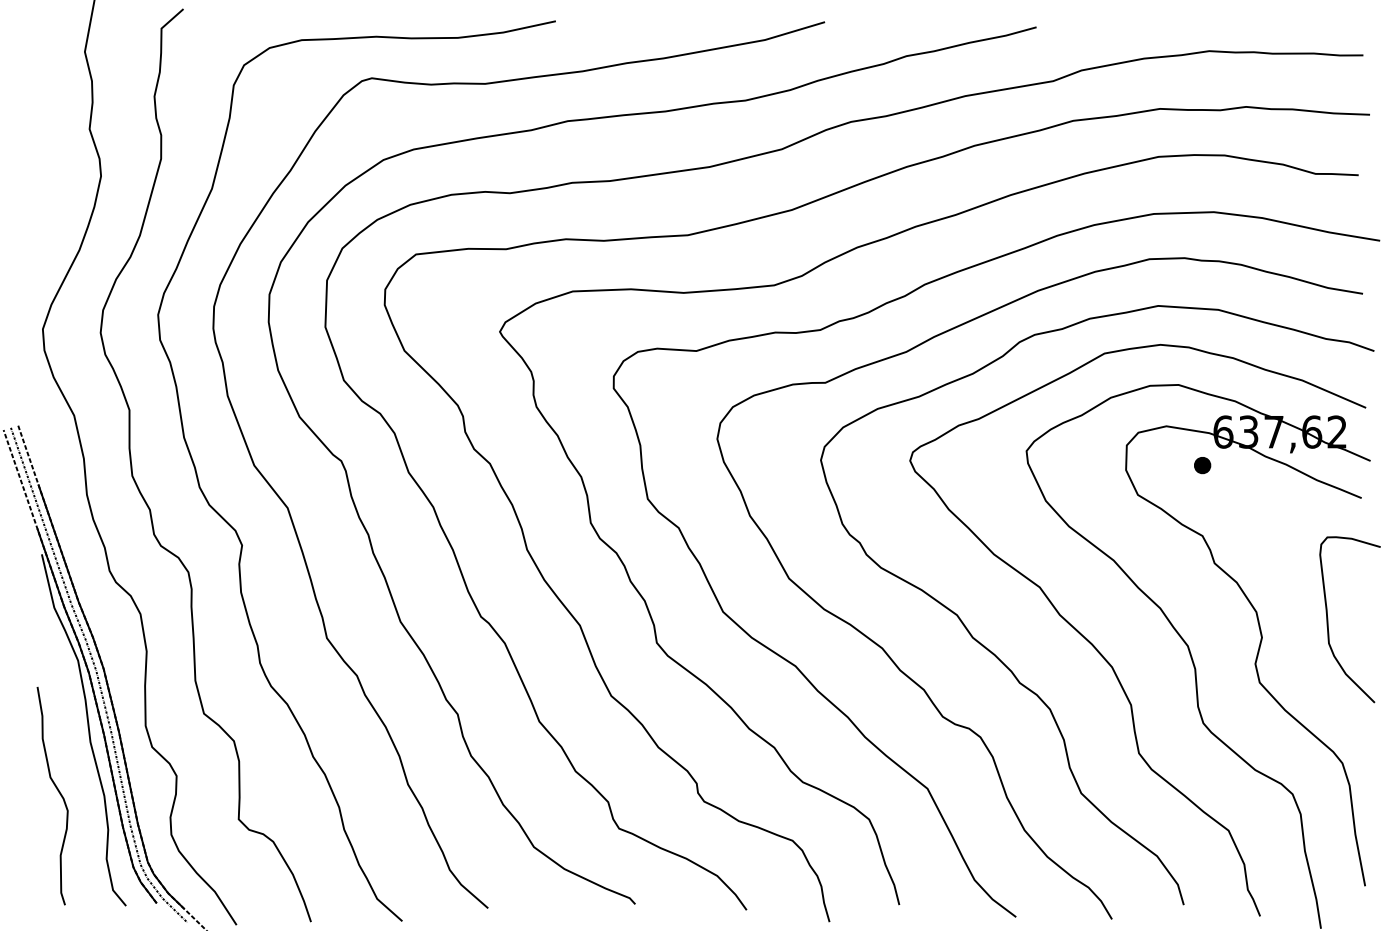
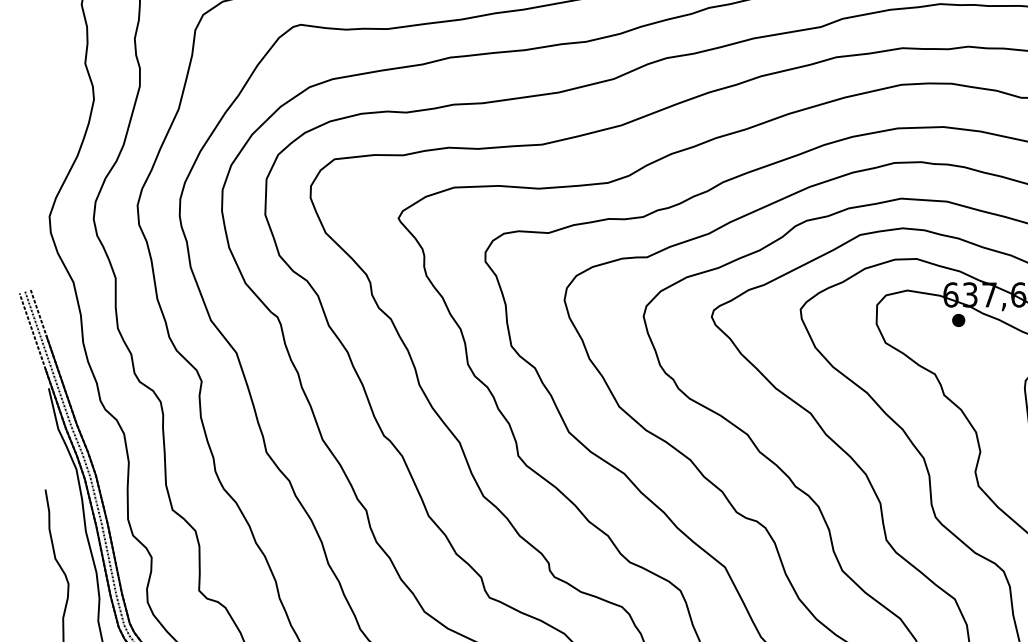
part: (1202, 465) -> (958, 320), moved

